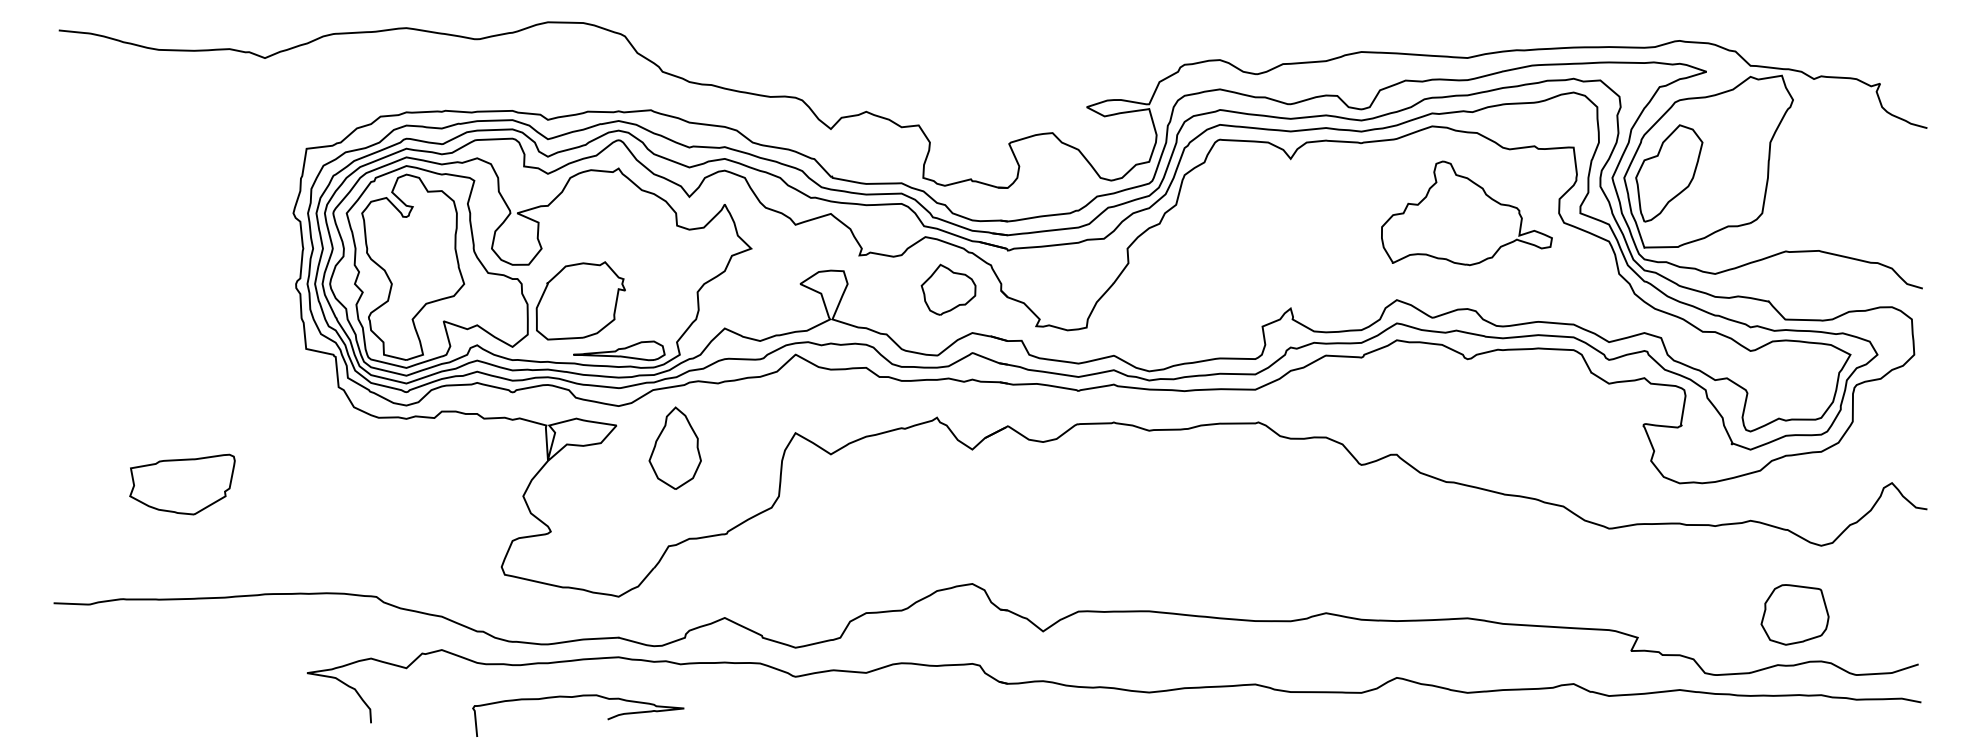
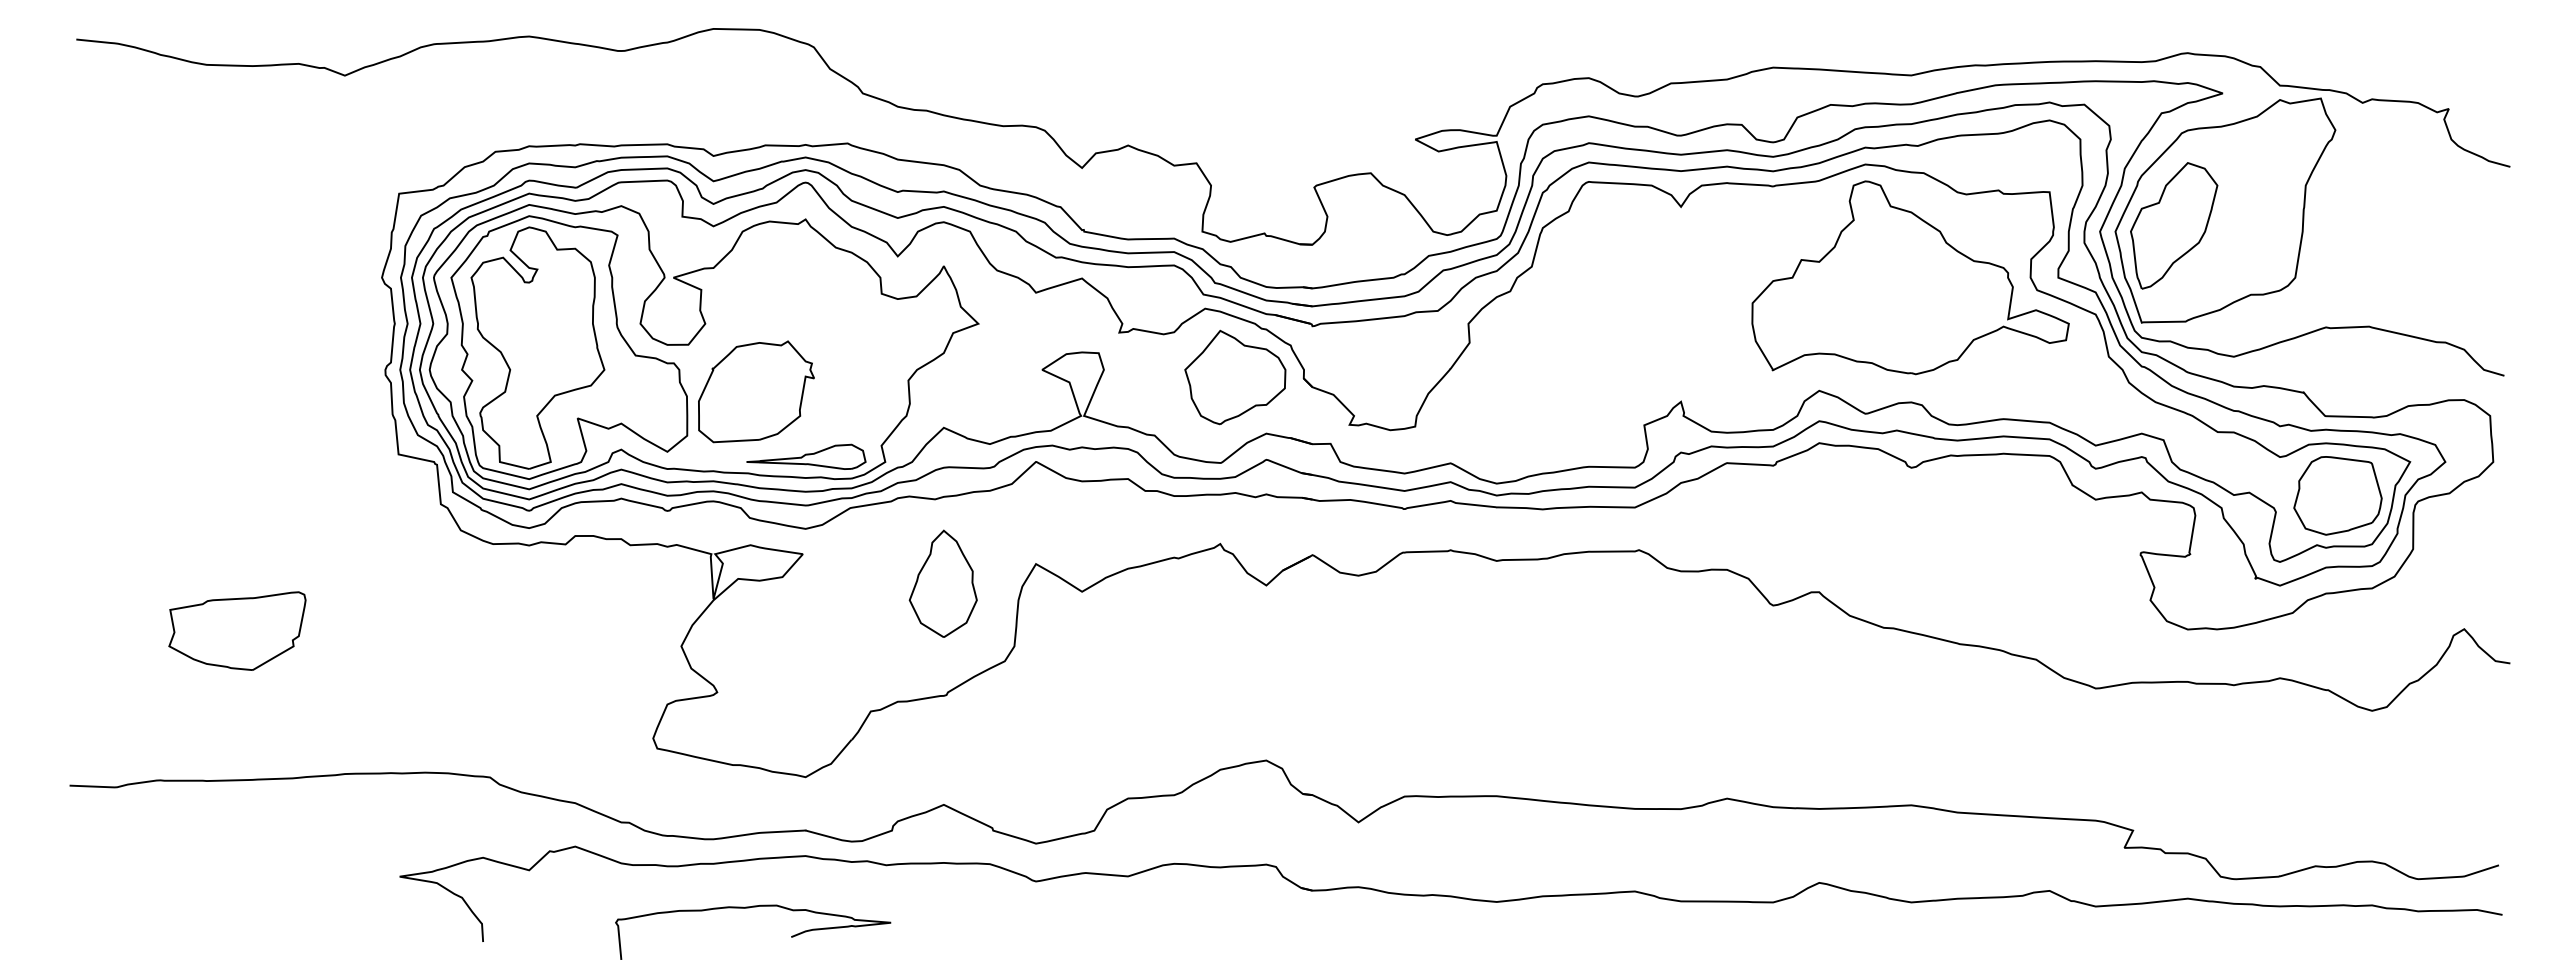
part: (1466, 213) -> (1910, 277), size x1.43
part: (948, 289) -> (1235, 377), size x1.43
part: (674, 448) -> (942, 583), moved
part: (1794, 614) -> (2337, 495), moved

